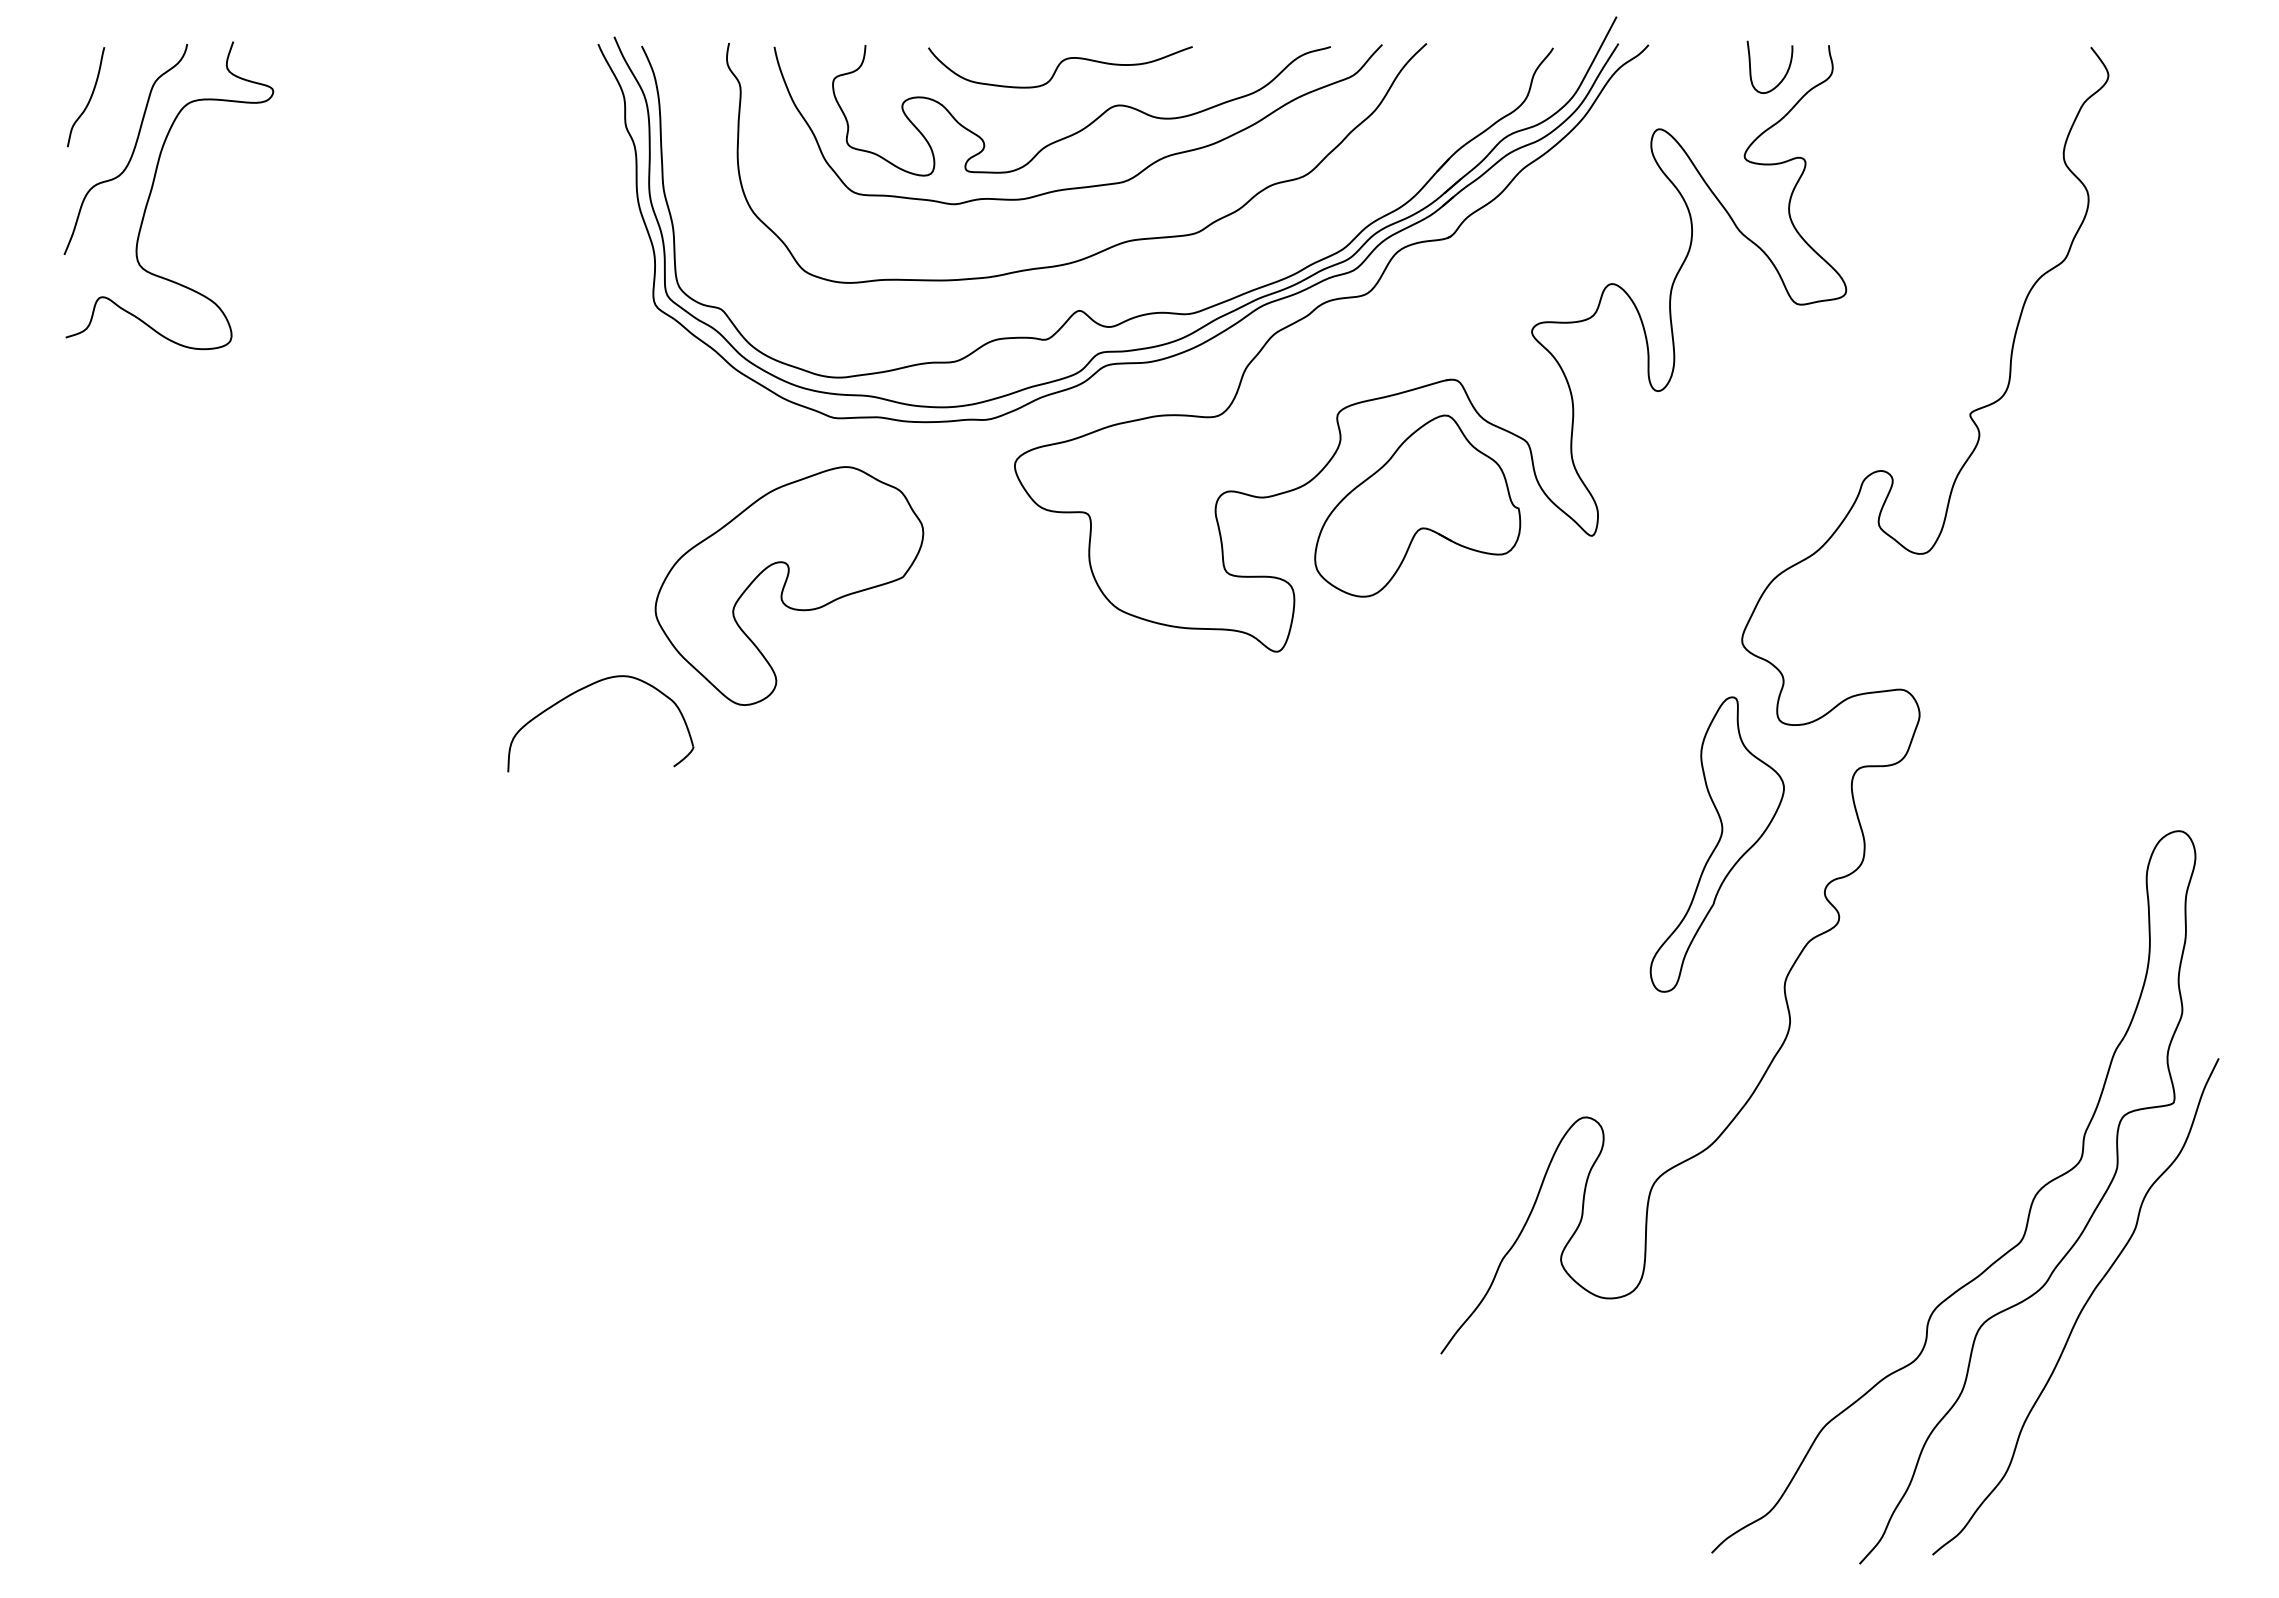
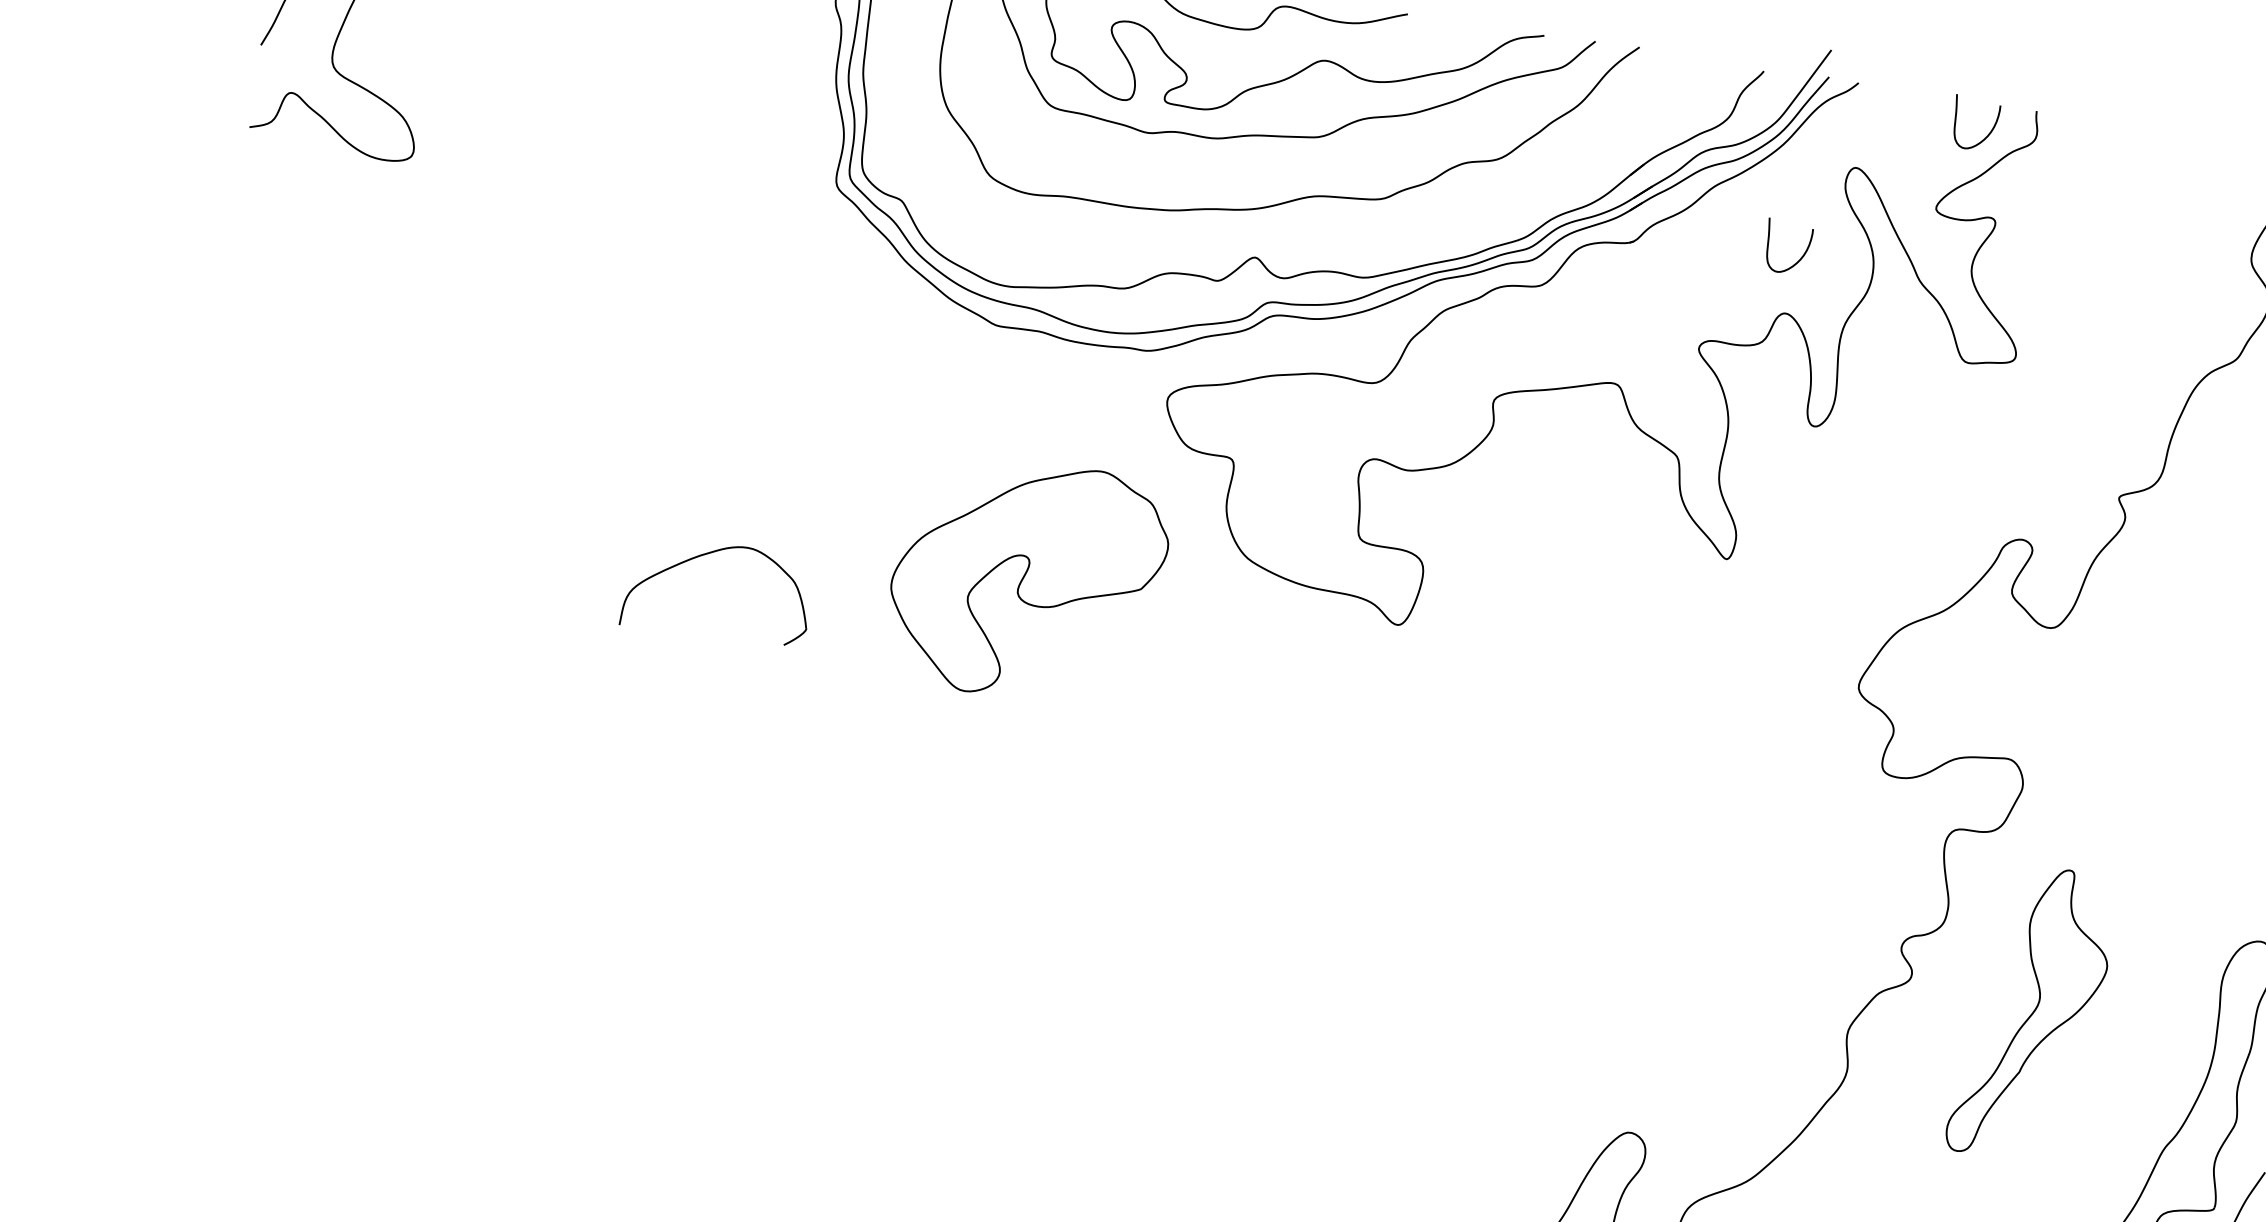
curve: (1619, 224) -> (1802, 255), added
part: (1417, 505) -> (1559, 502), removed
part: (789, 585) -> (1027, 579), moved
part: (1716, 844) -> (2031, 1013), moved

